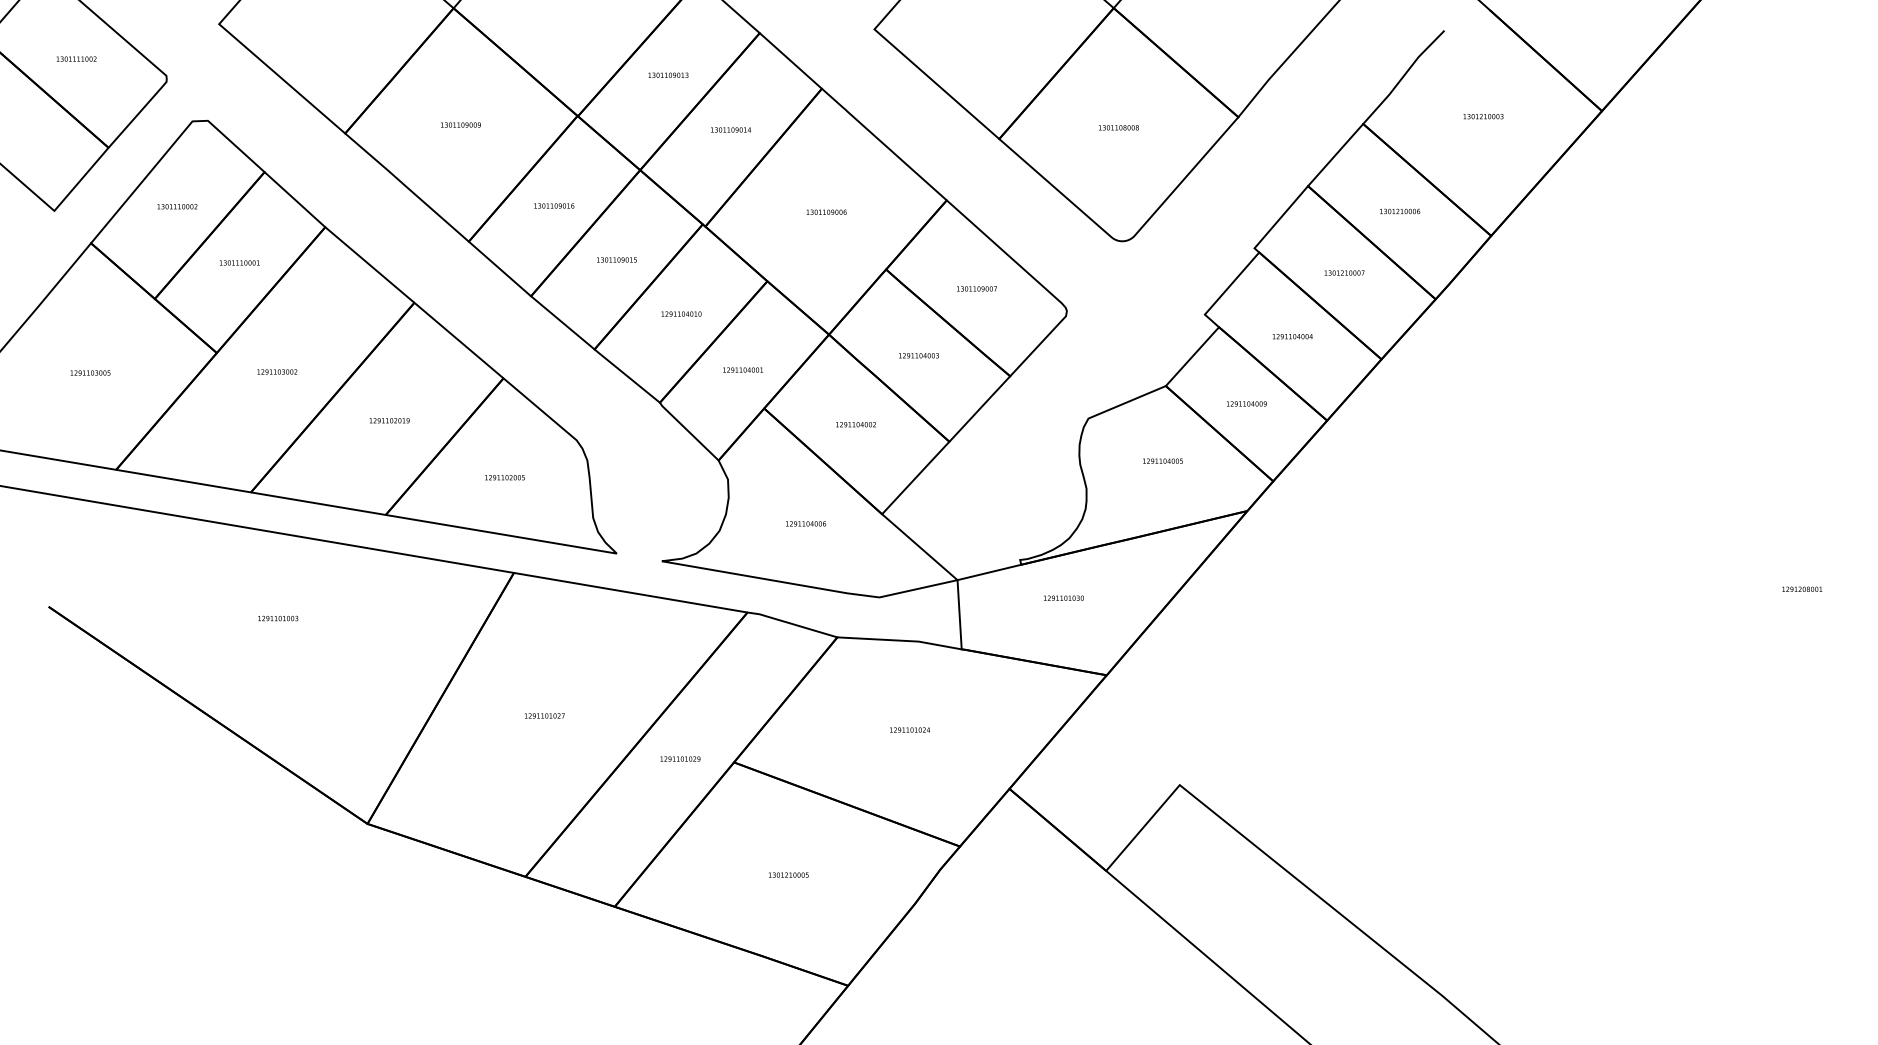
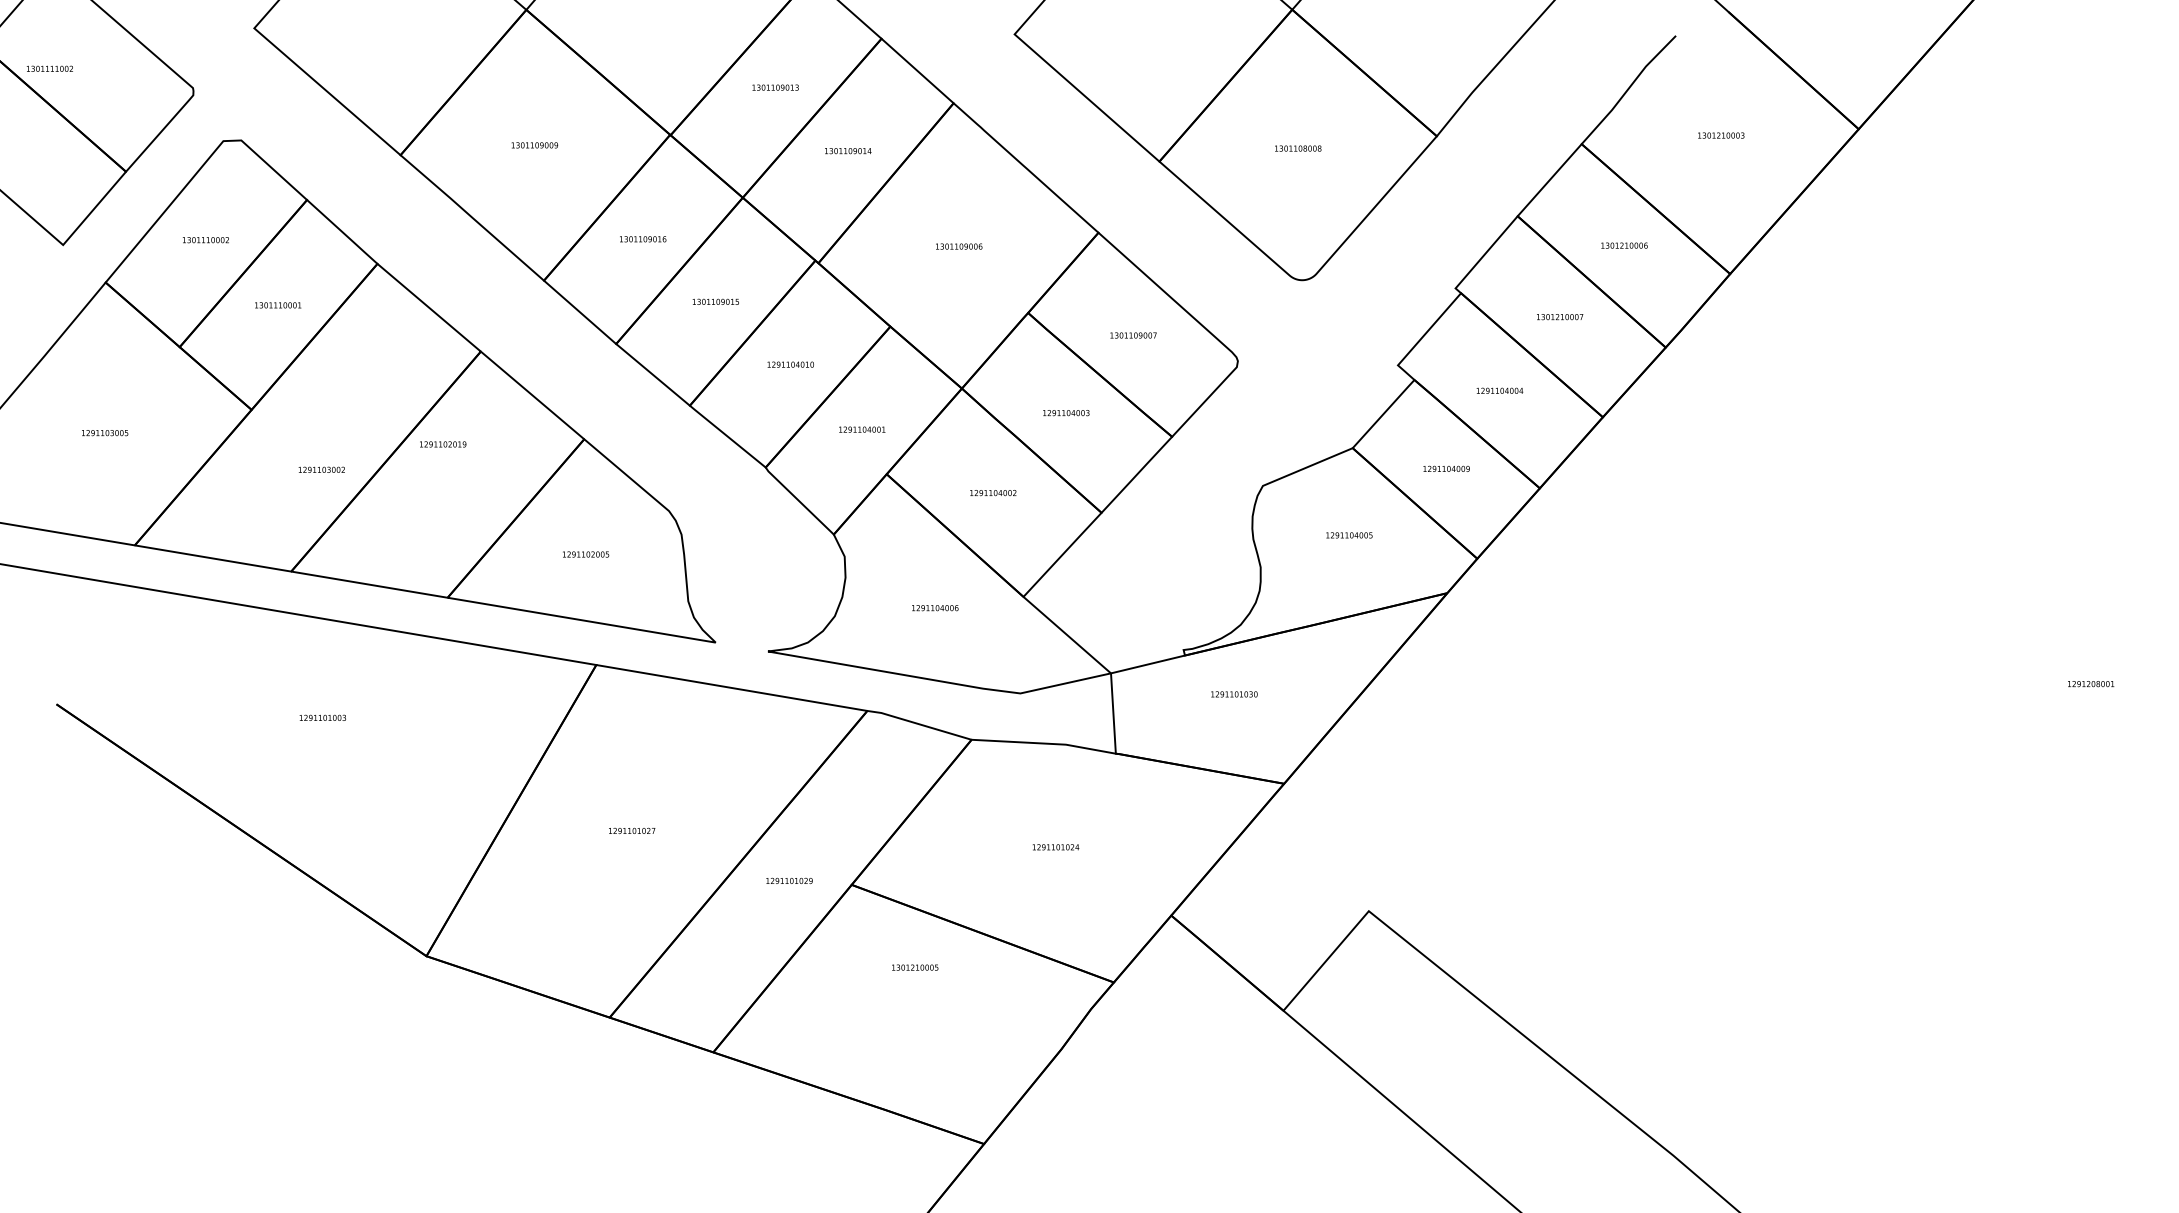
text: (76, 58) -> (49, 68), moved
text: (277, 371) -> (321, 469), moved
text: (389, 420) -> (443, 444), moved
text: (789, 875) -> (915, 967), moved

